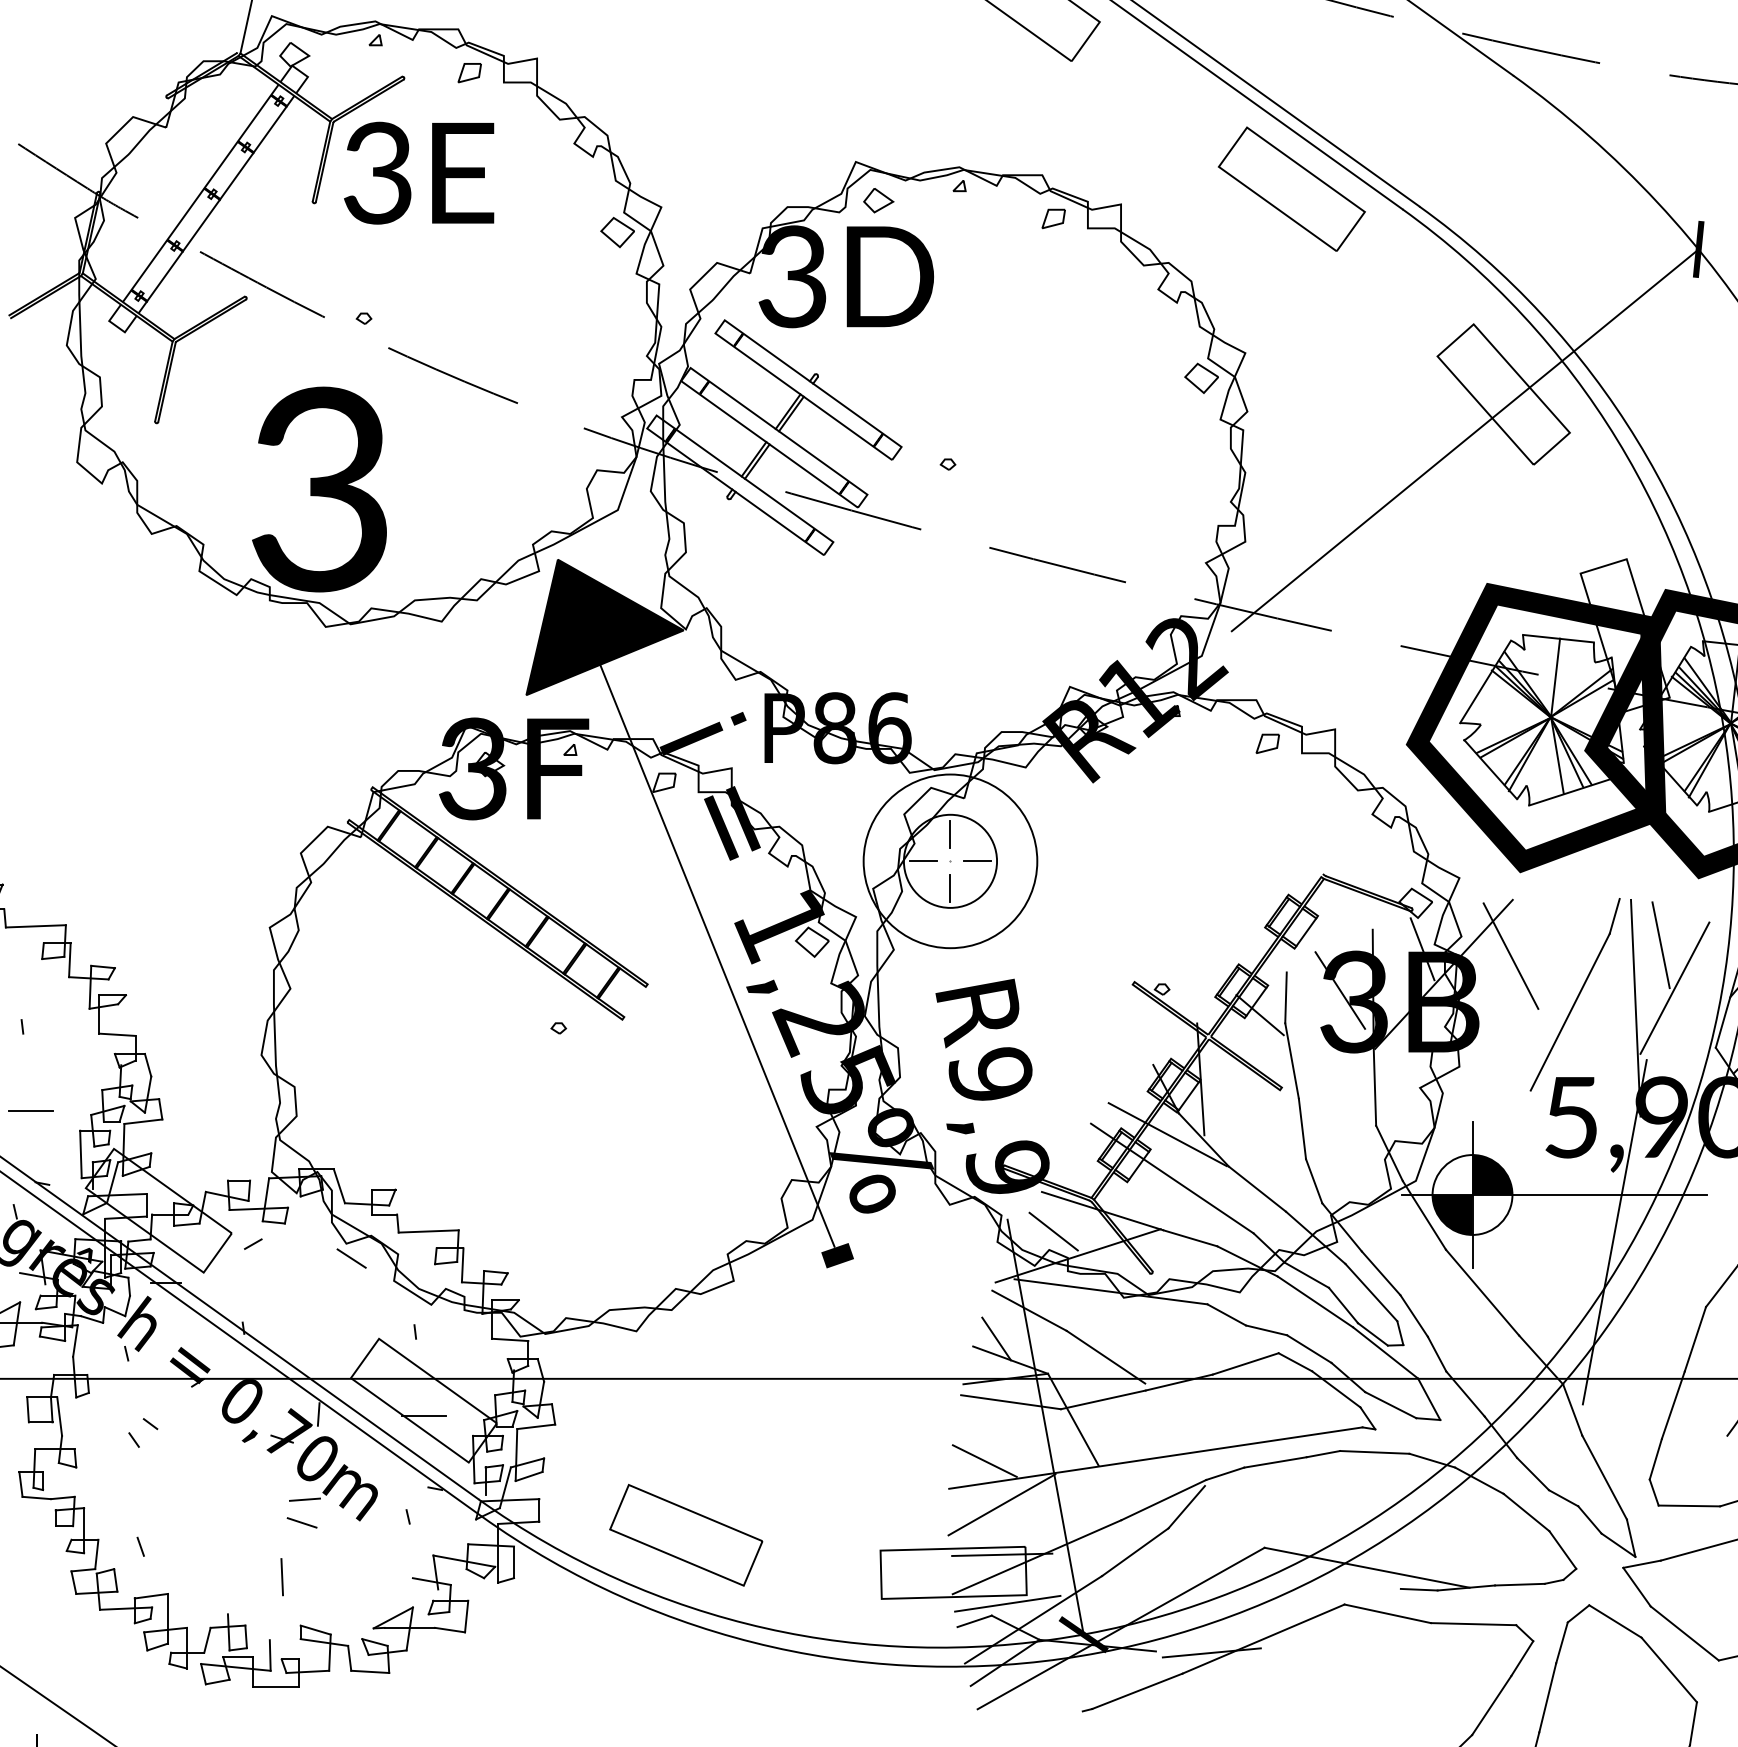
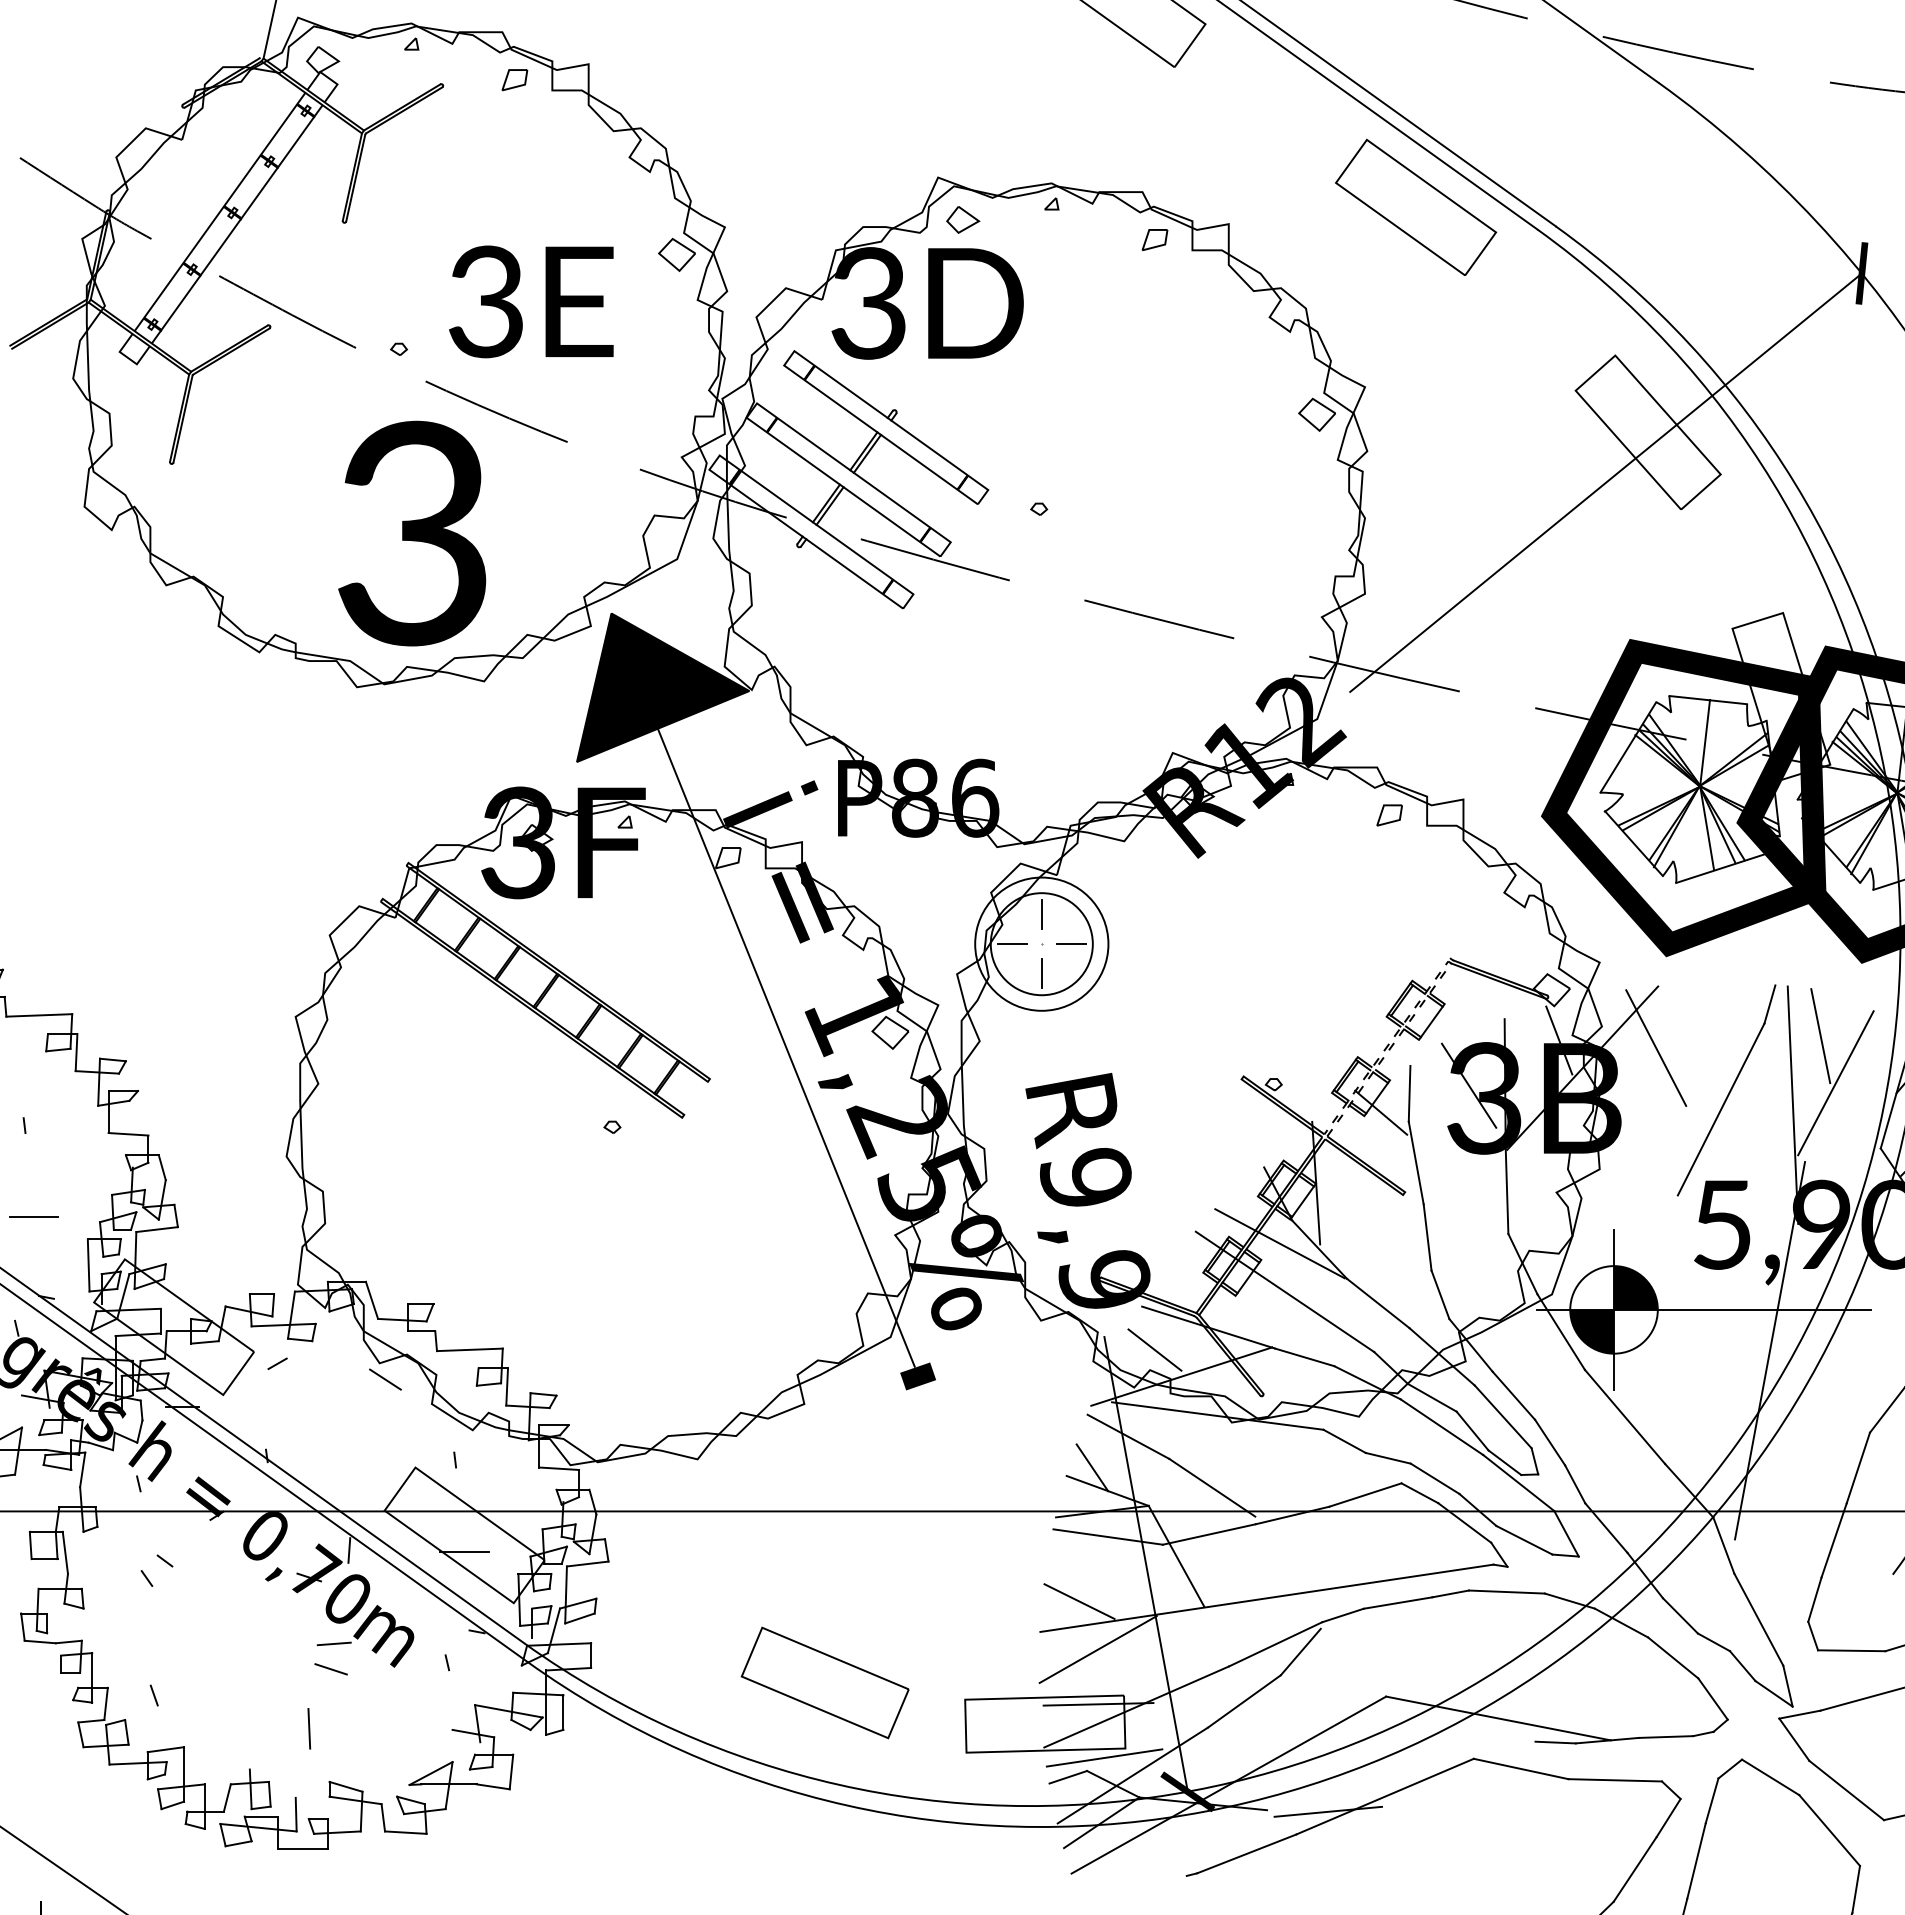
text: (419, 172) -> (531, 301), moved
text: (319, 489) -> (412, 533), moved
circle: (950, 861) -> (1041, 944), size x0.7
line: (1322, 878) -> (1449, 962), solid -> dashed
part: (685, 1534) -> (824, 1682), moved

